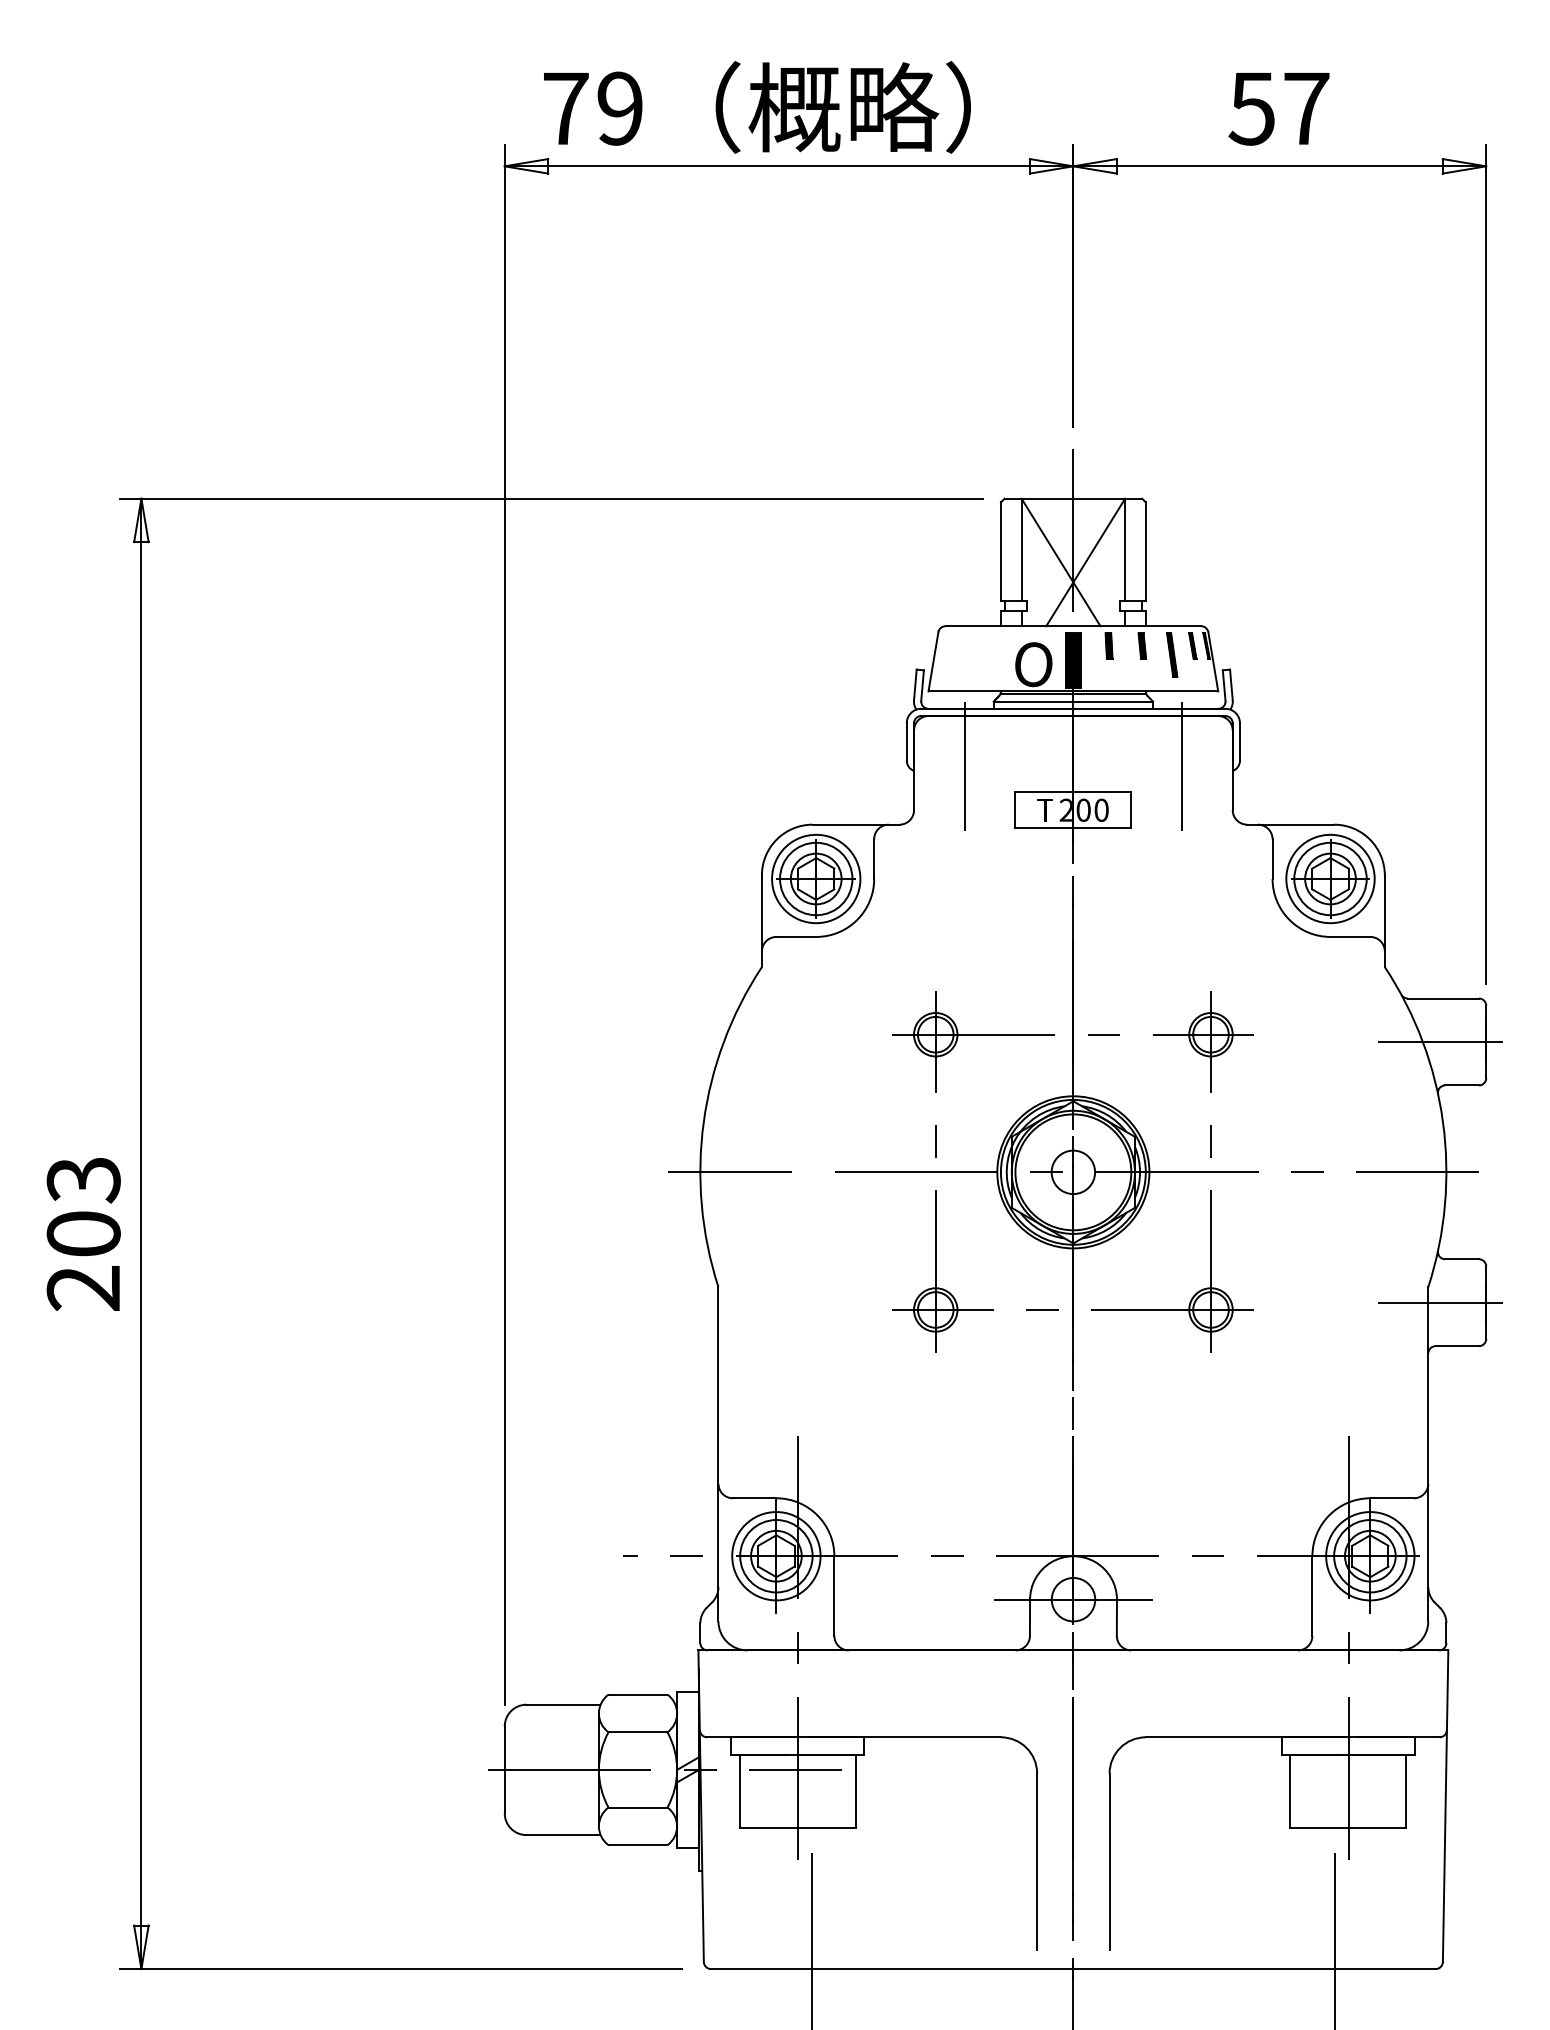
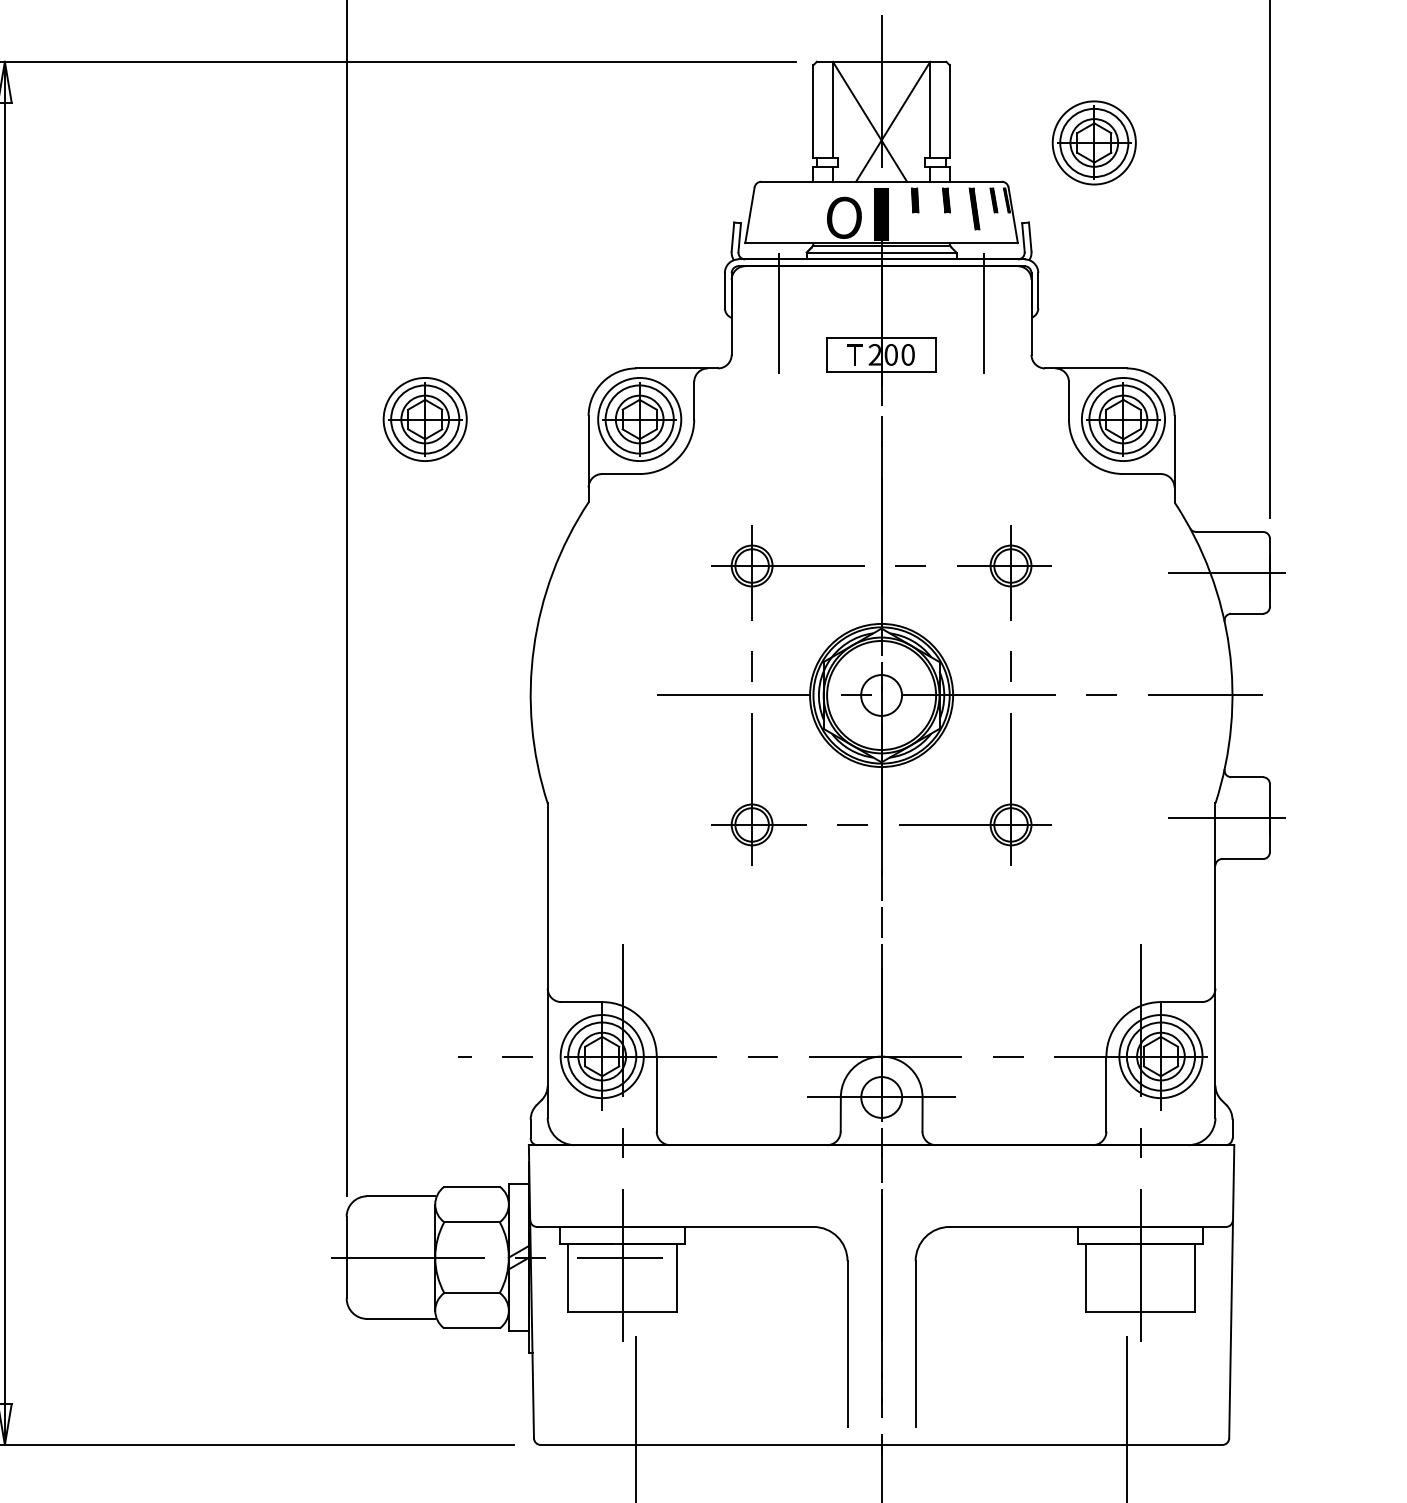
part: (1299, 584) -> (1094, 142), added
part: (588, 878) -> (425, 419), added
line: (729, 1172) -> (558, 695), removed

